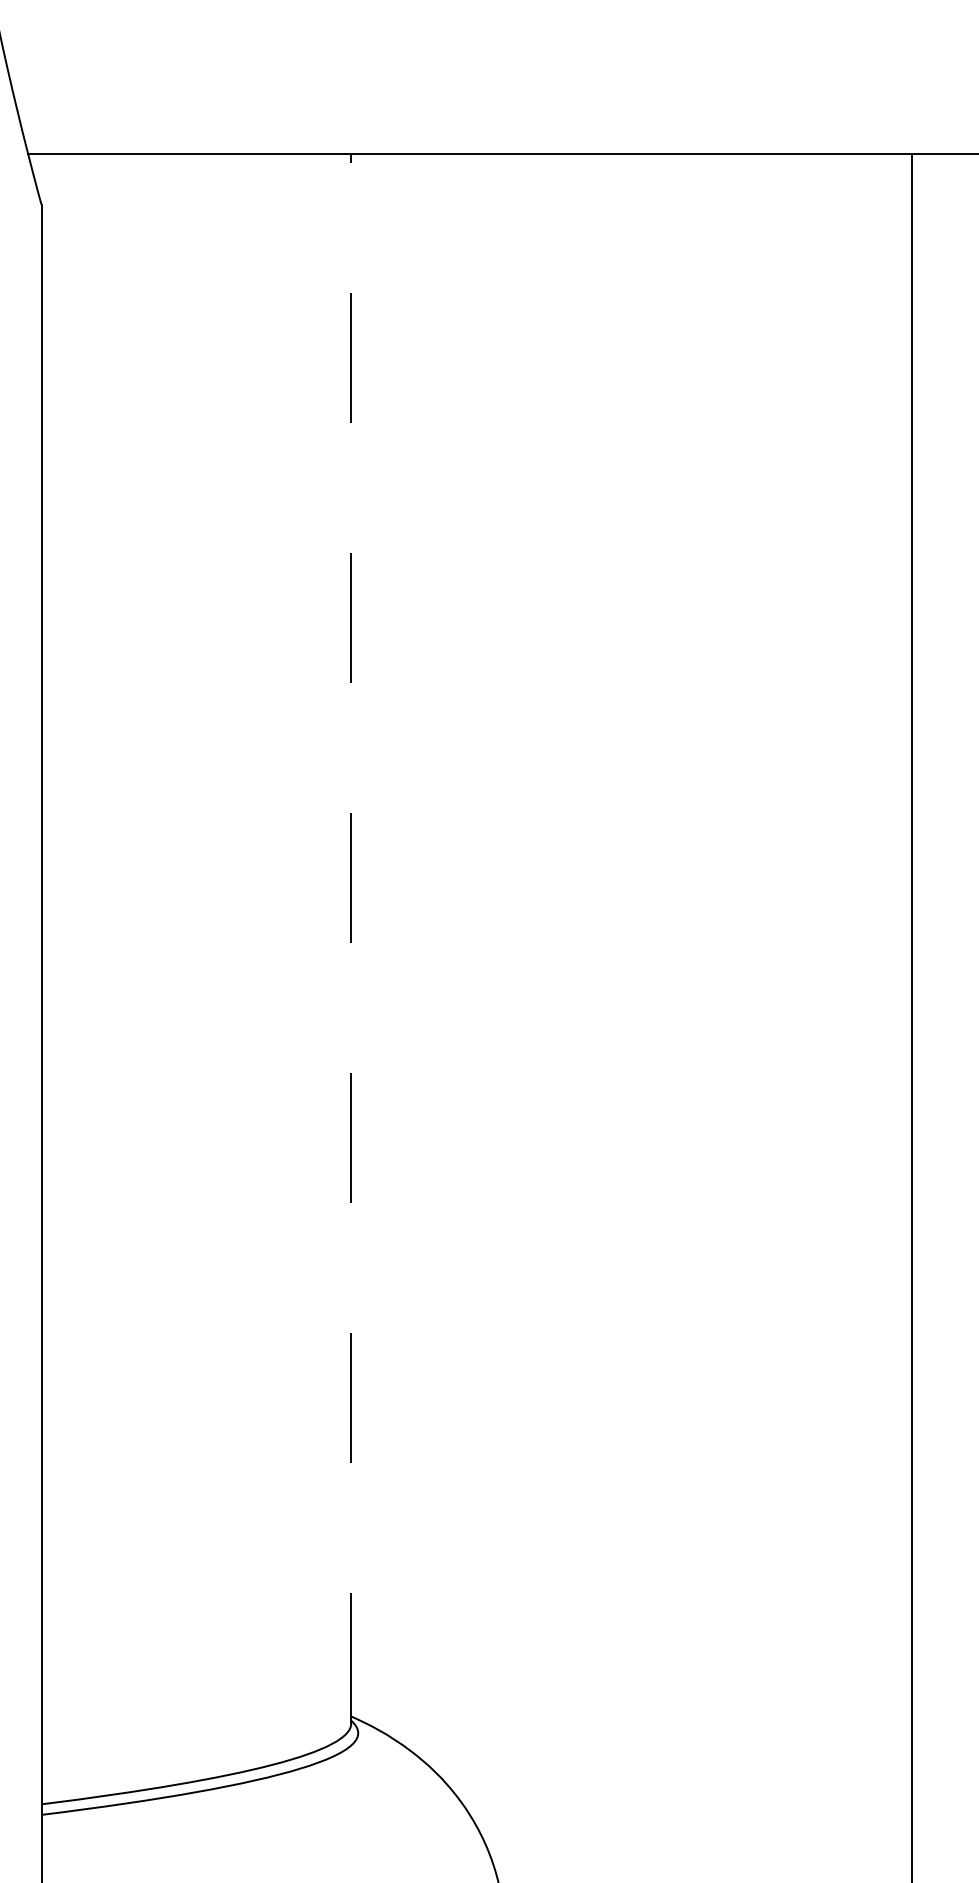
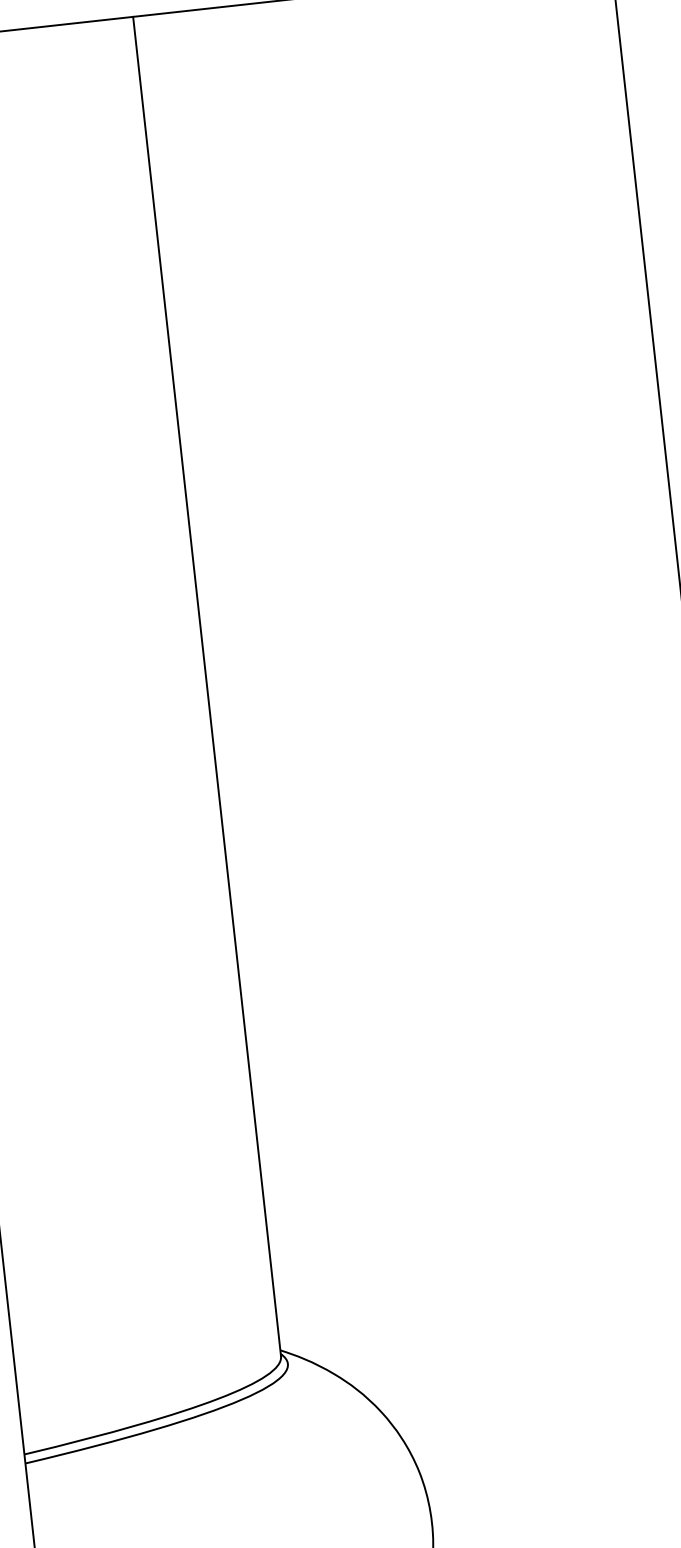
line: (351, 938) -> (207, 686), dashed -> solid

